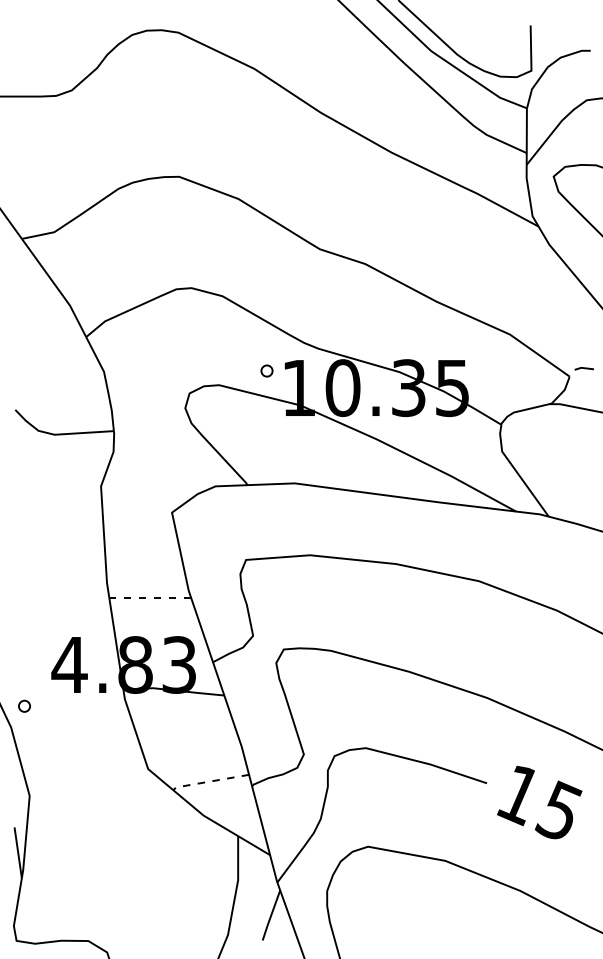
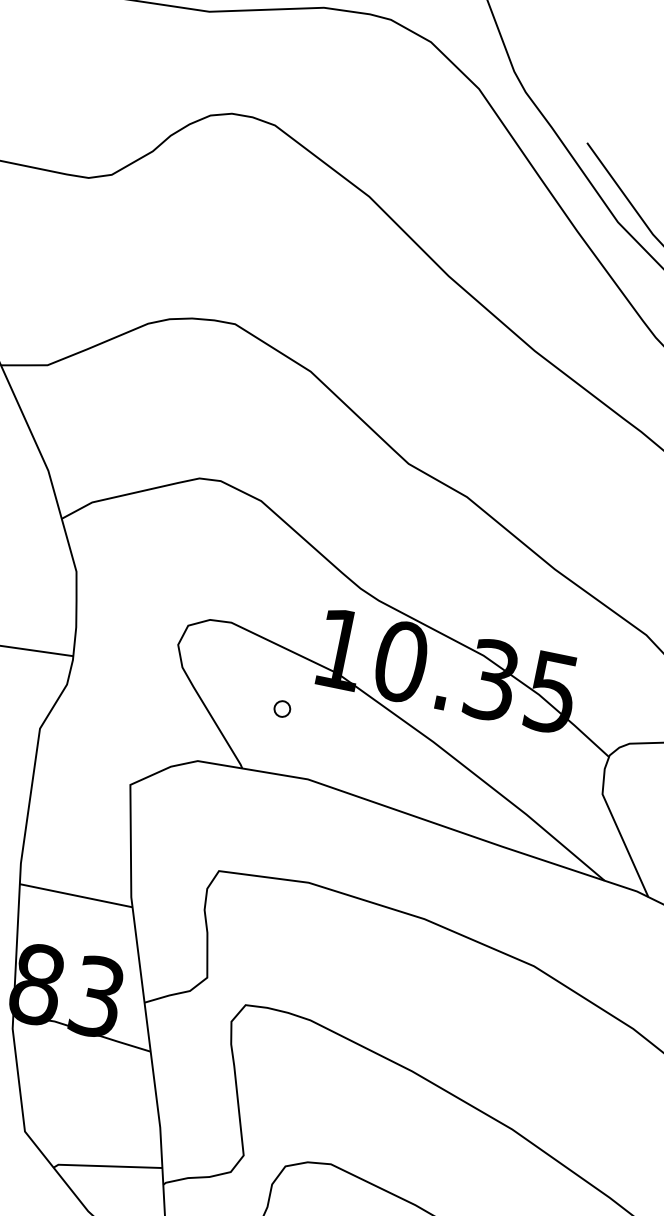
part: (266, 370) -> (281, 708), moved
line: (149, 597) -> (75, 895), dashed -> solid
line: (209, 781) -> (105, 1166), dashed -> solid

